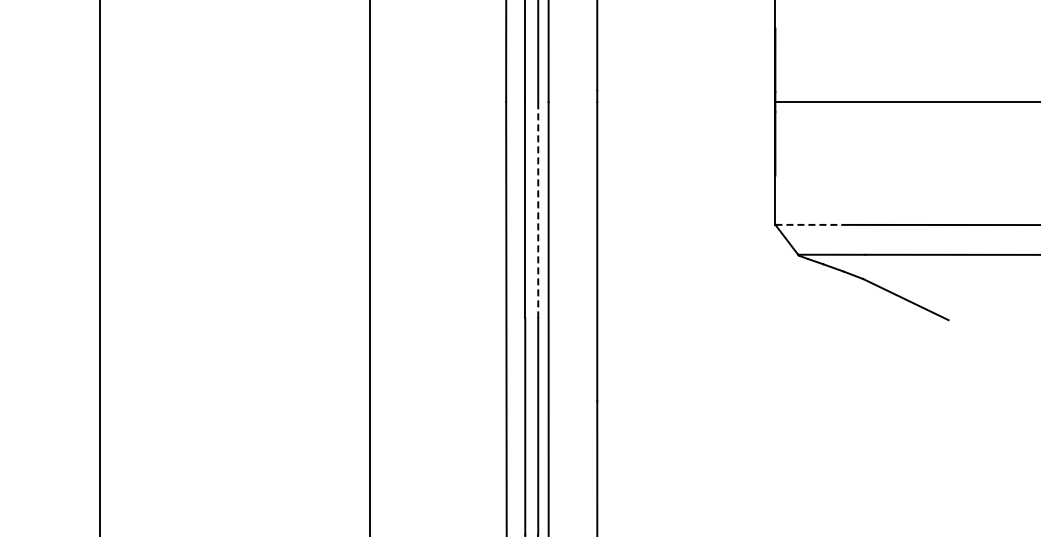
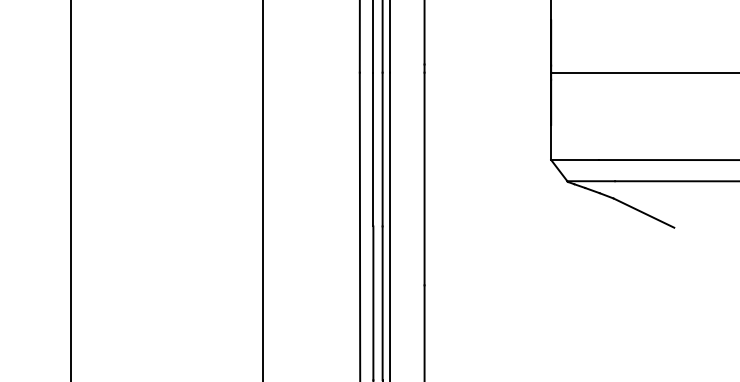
line: (538, 209) -> (382, 149), dashed -> solid
line: (808, 224) -> (574, 159), dashed -> solid

